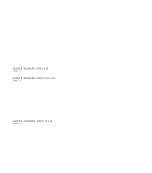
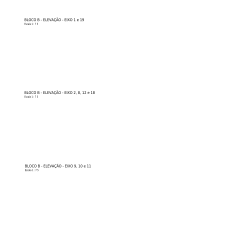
text: (30, 69) -> (53, 21), moved

